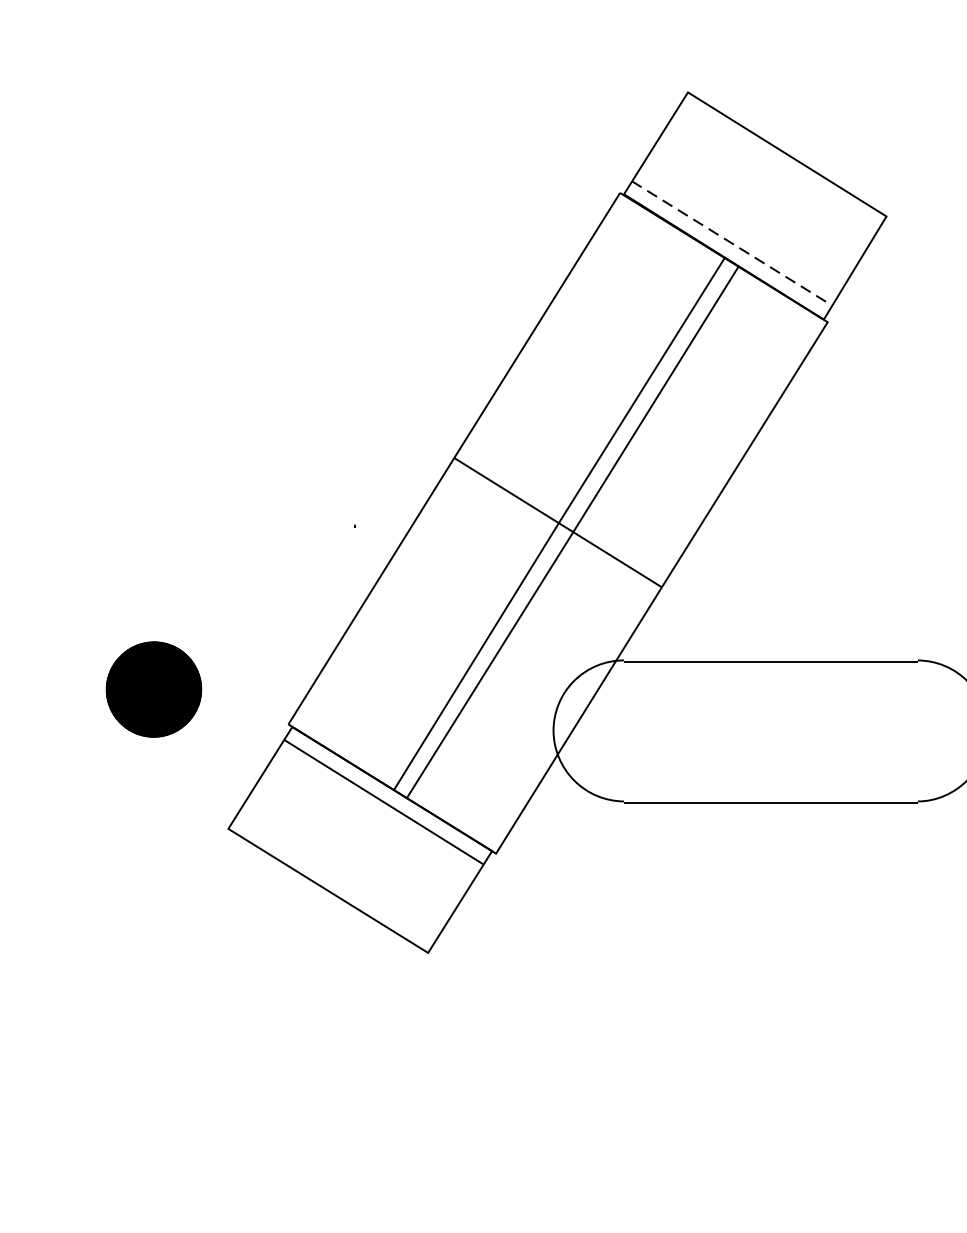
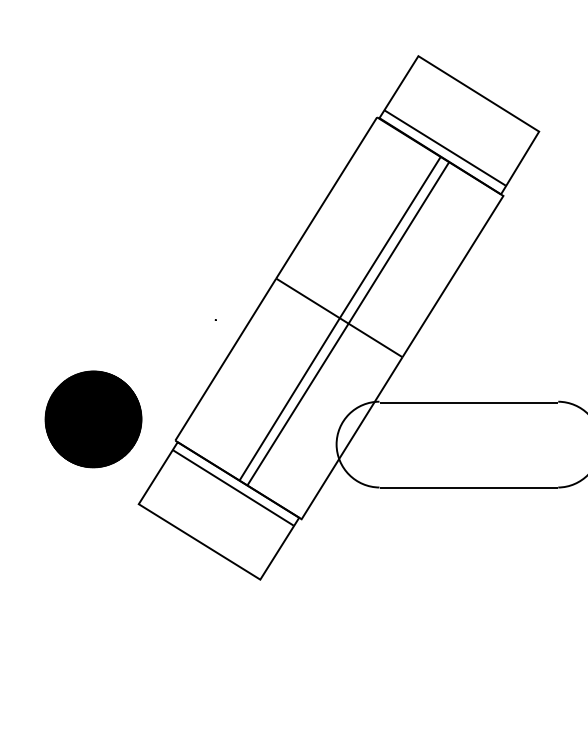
line: (732, 242) -> (445, 147), dashed -> solid
part: (153, 689) -> (93, 419), size x1.67

